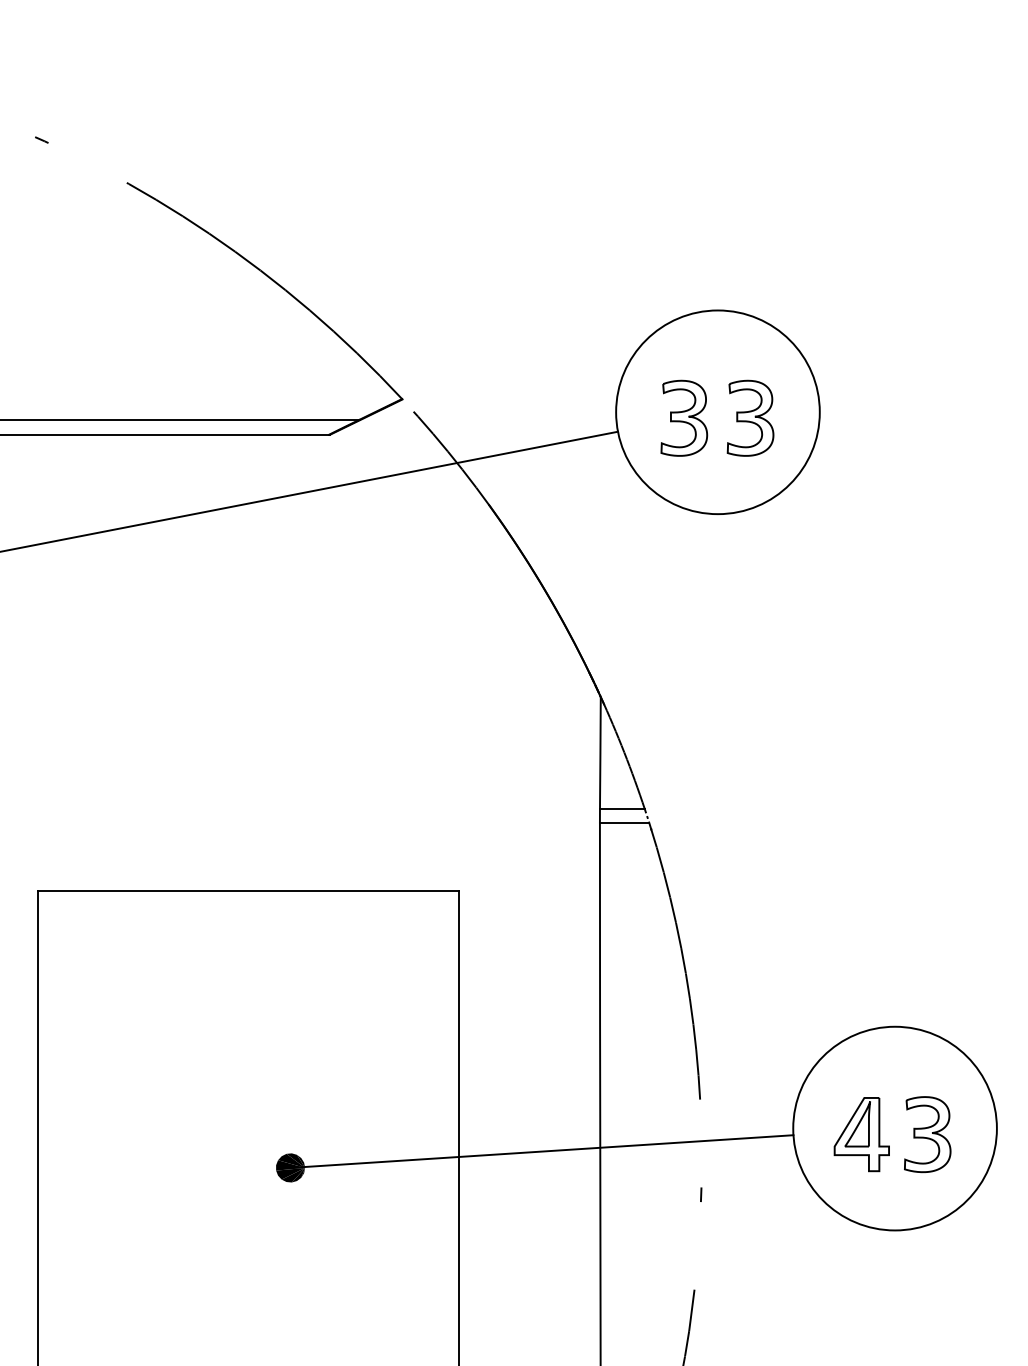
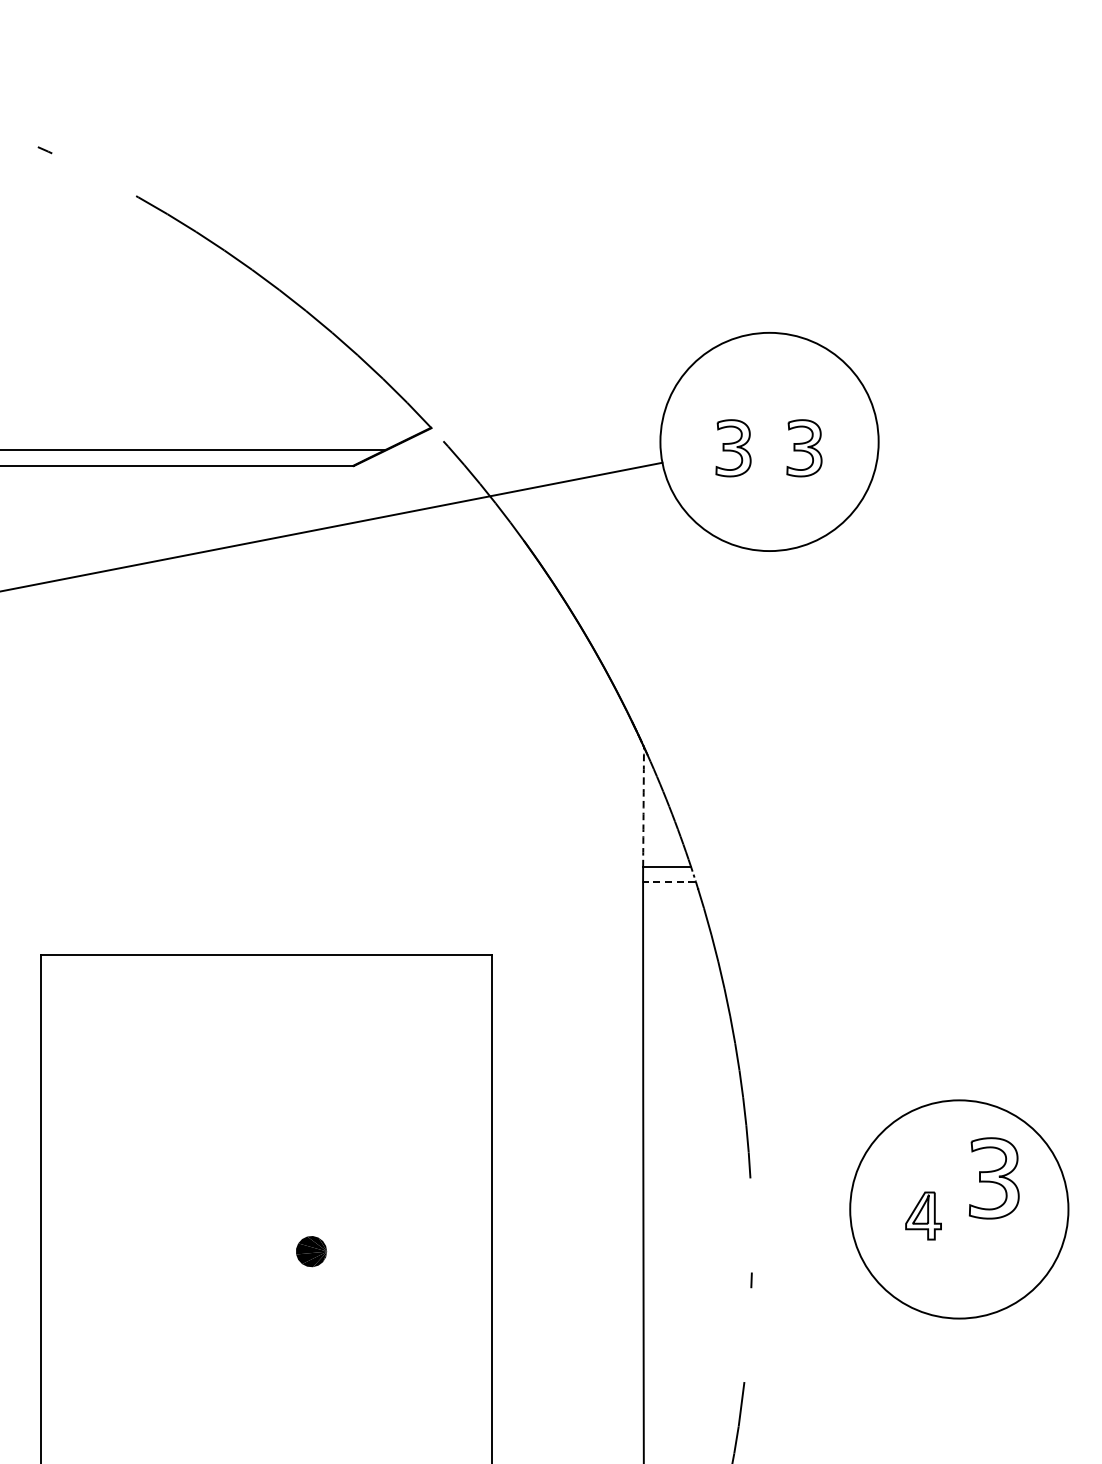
part: (684, 417) -> (733, 447), size x0.7
part: (750, 417) -> (804, 447), size x0.7
arc: (600, 753) -> (643, 807), solid -> dashed
line: (624, 822) -> (669, 881), solid -> dashed
part: (861, 1134) -> (923, 1215), size x0.6
part: (927, 1134) -> (994, 1178), moved
line: (541, 1151) -> (580, 1233), removed

